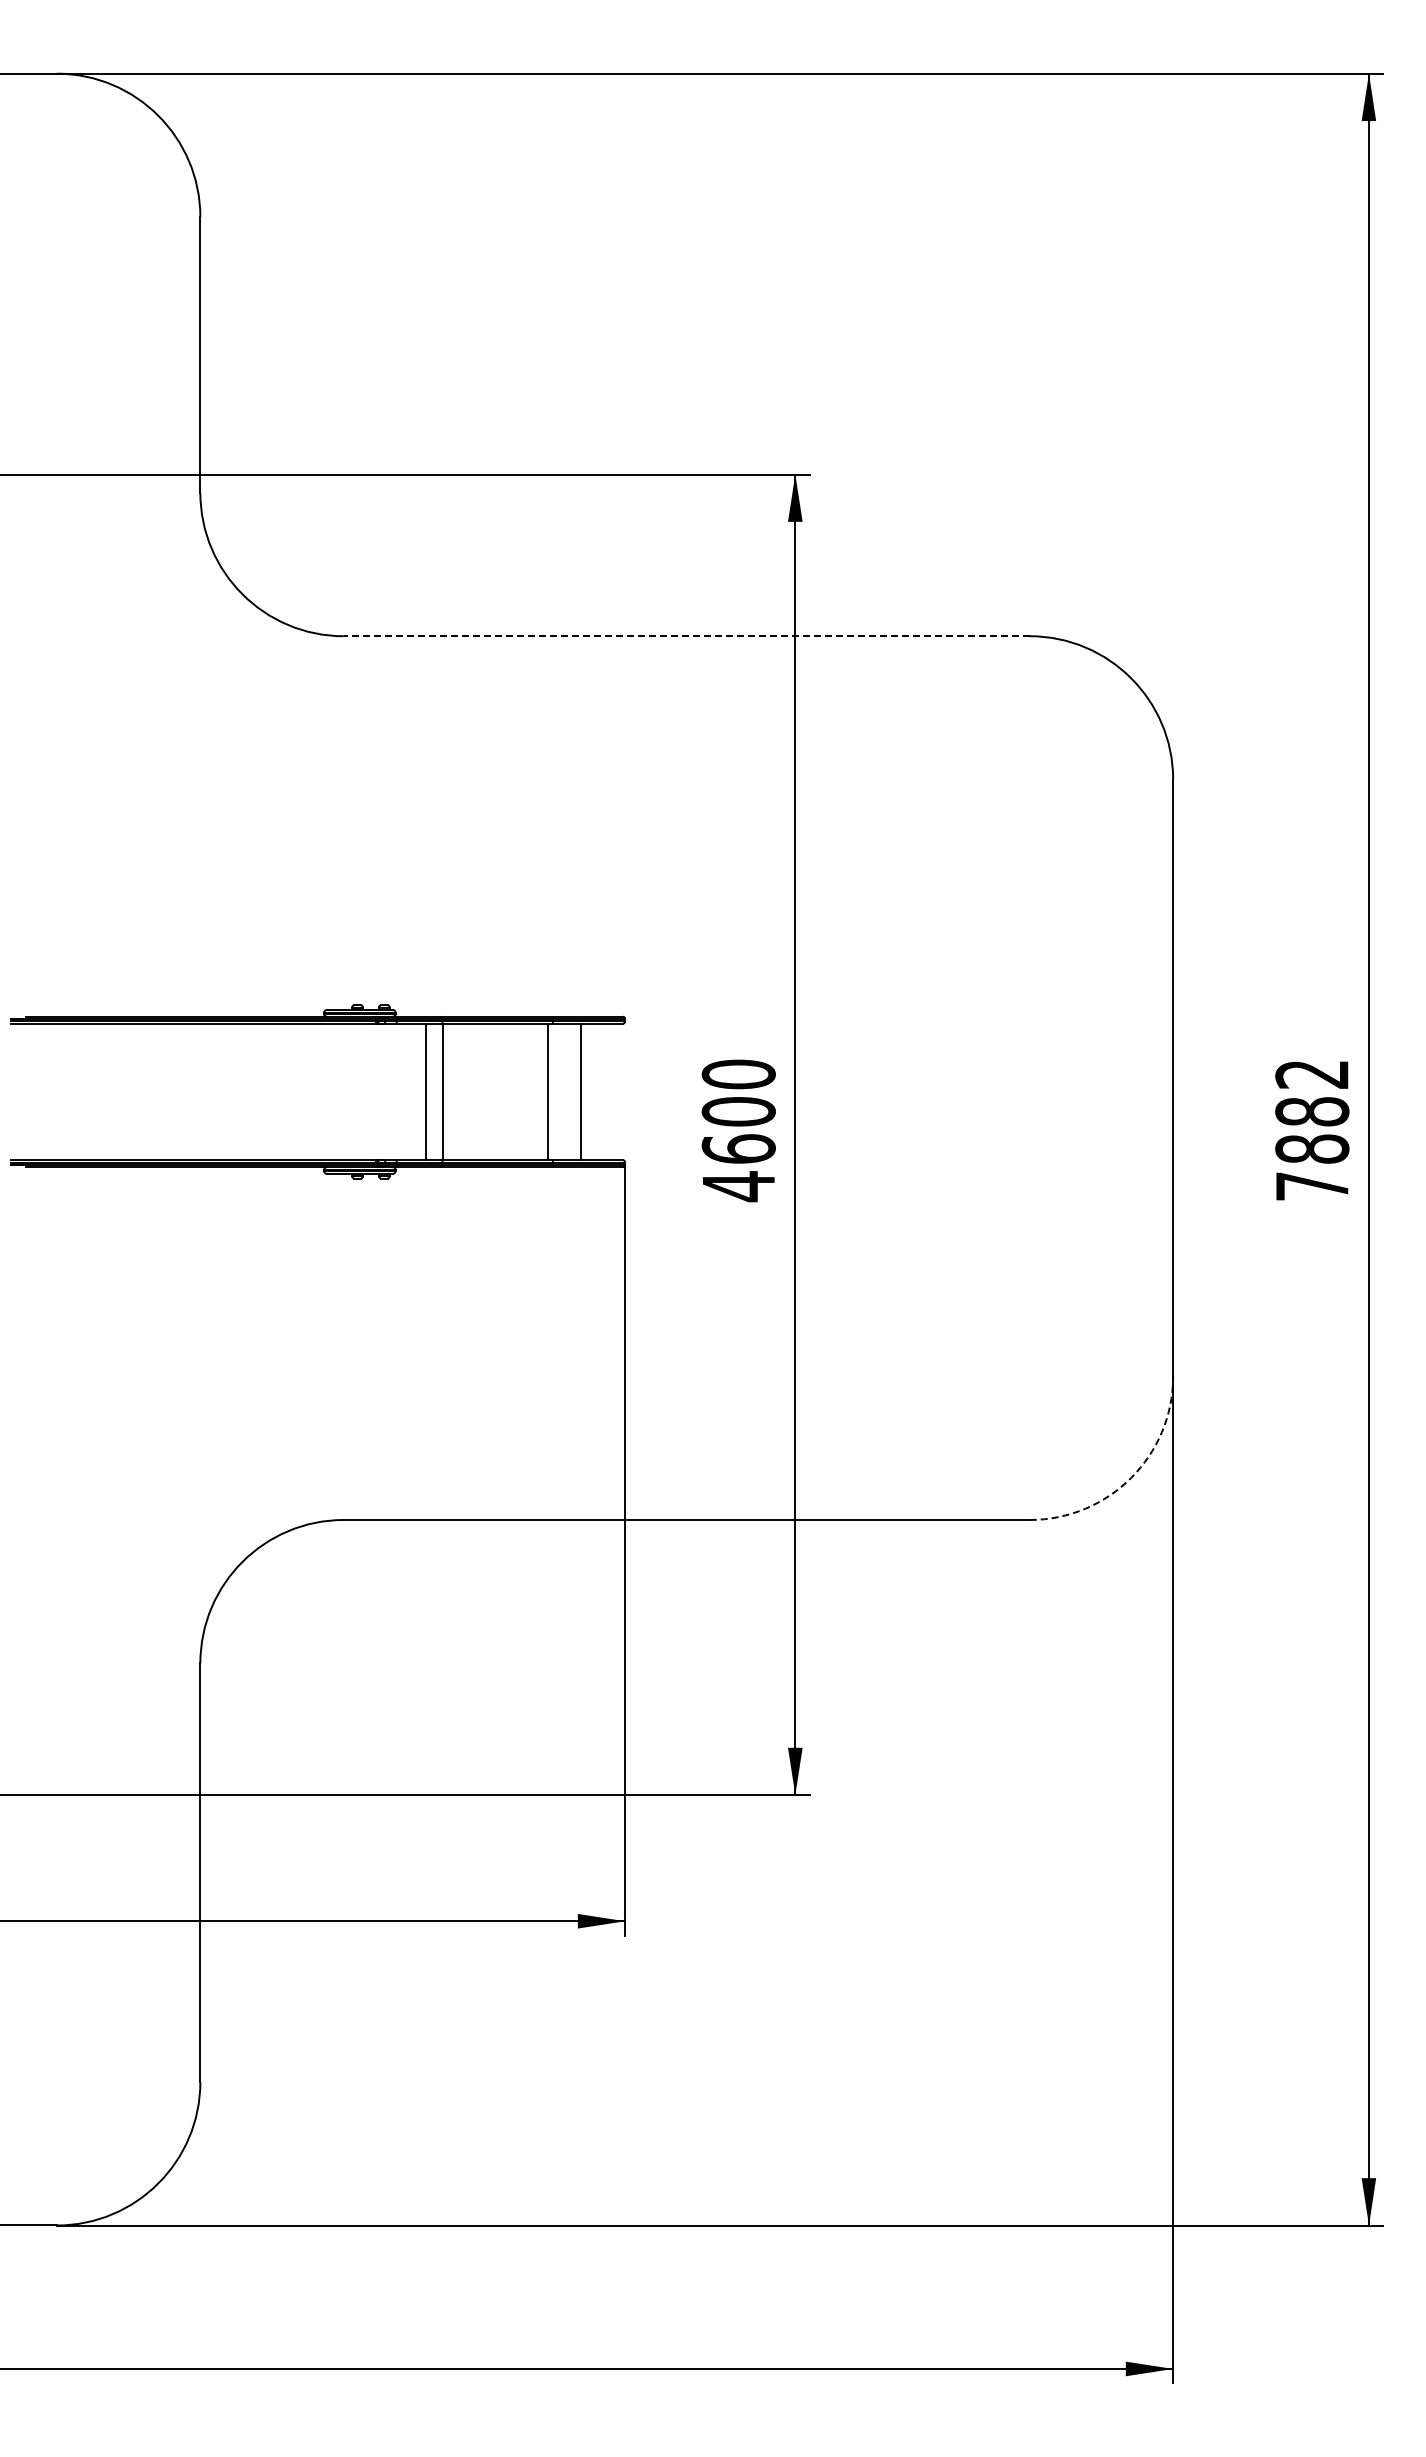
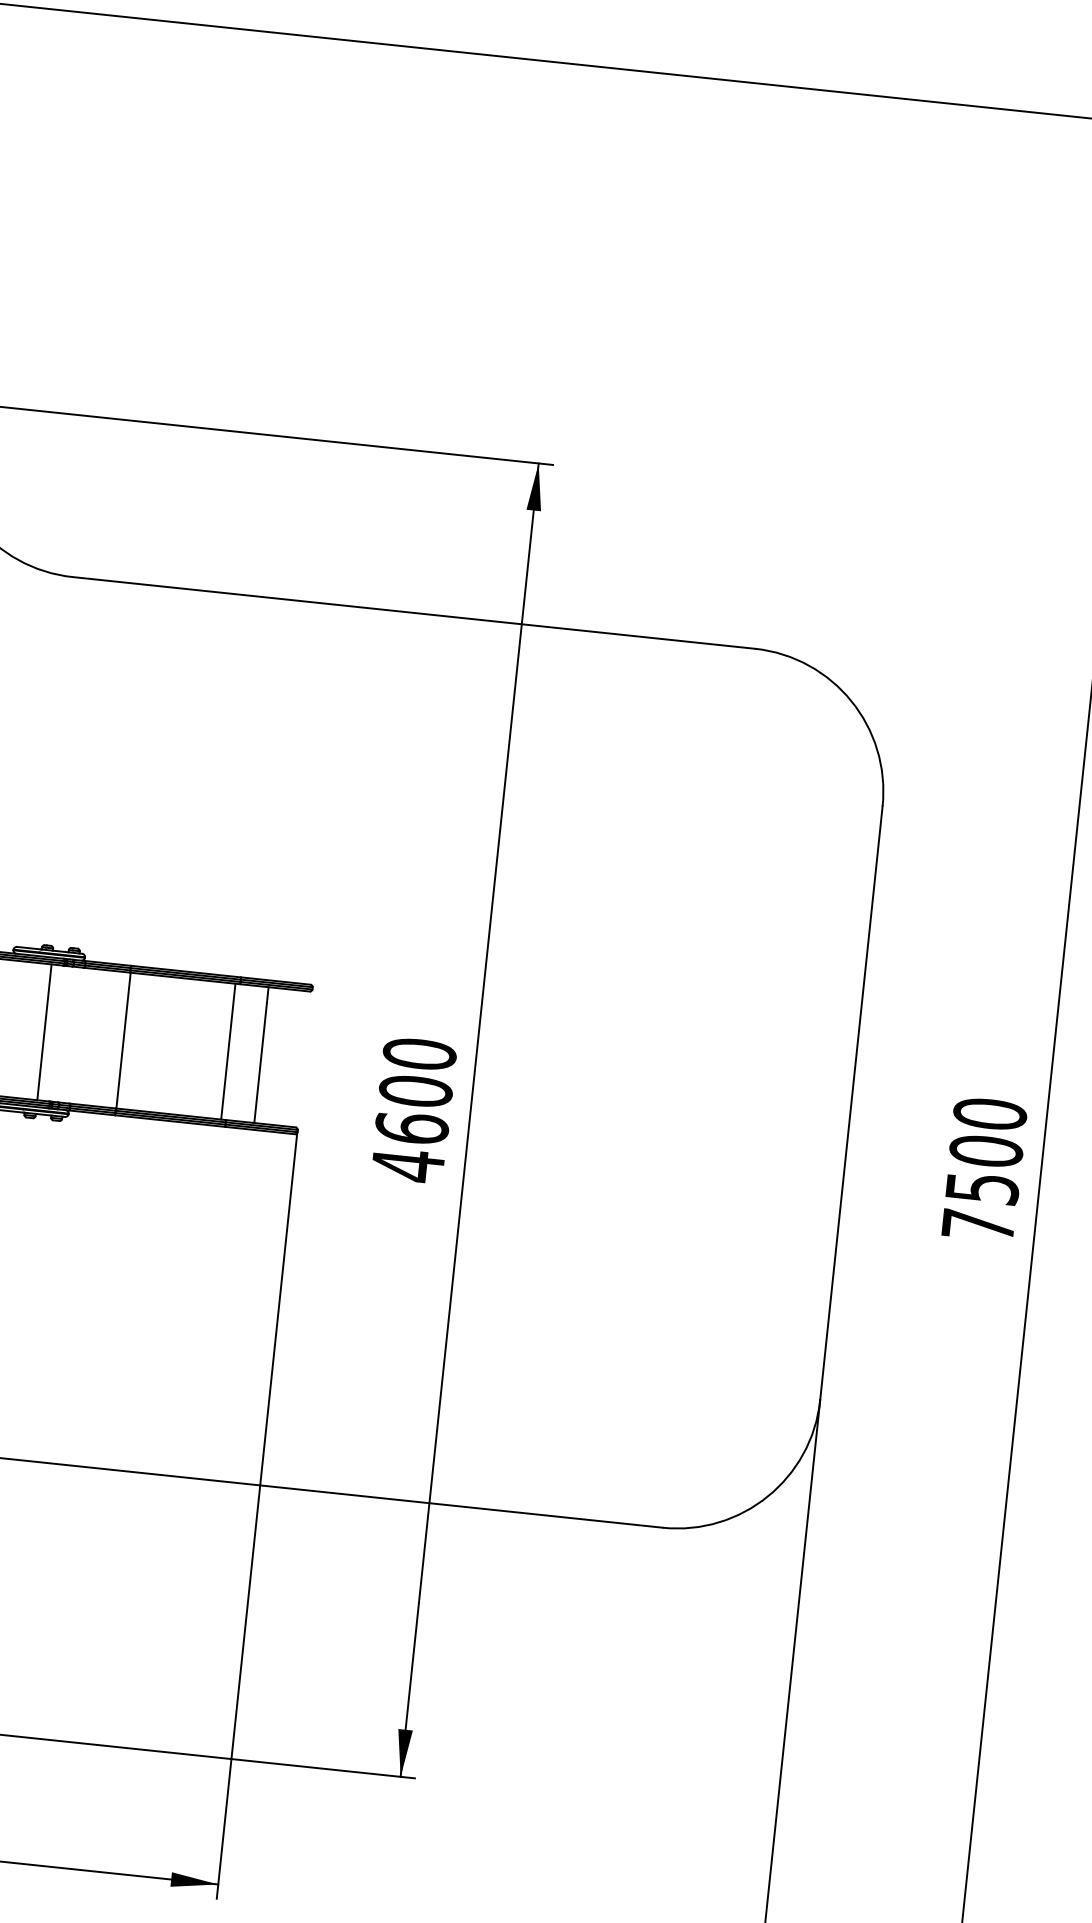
line: (686, 636) -> (413, 613), dashed -> solid
line: (426, 1091) -> (44, 1031), moved
text: (1312, 1111) -> (986, 1151), 7882 -> 7500
arc: (1131, 1477) -> (768, 1496), dashed -> solid

